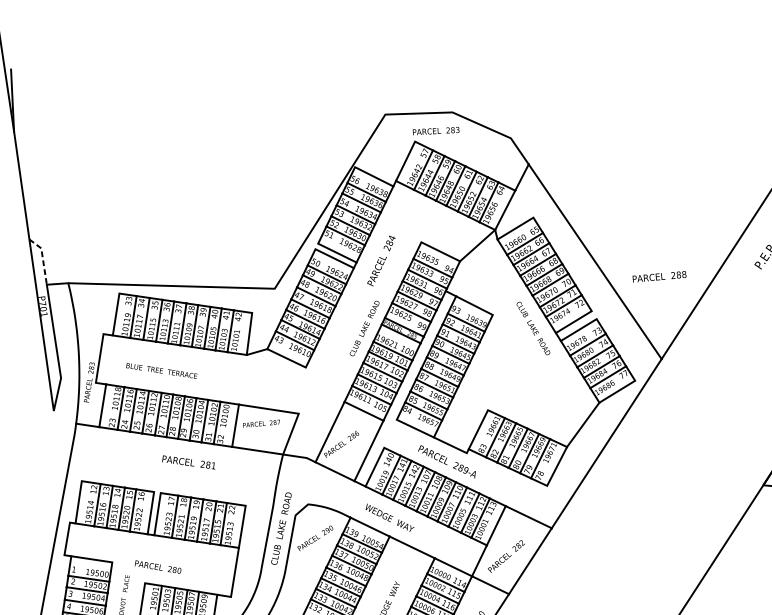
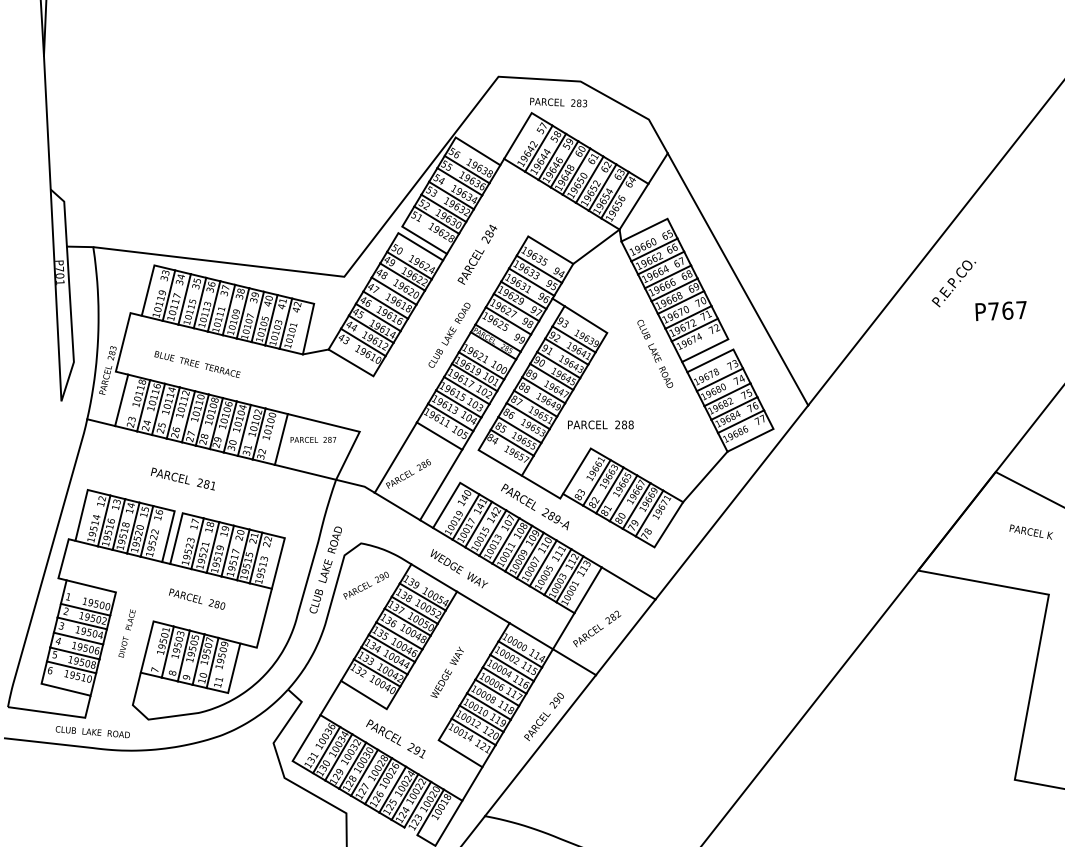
line: (43, 258) -> (65, 214), dashed -> solid
text: (659, 276) -> (600, 424), moved
text: (188, 462) -> (182, 478), moved
text: (158, 566) -> (197, 598), moved

